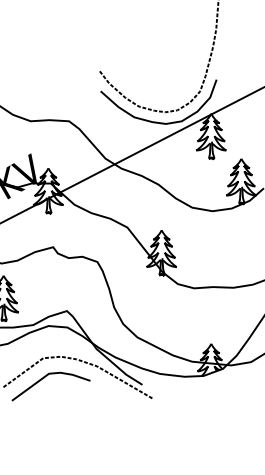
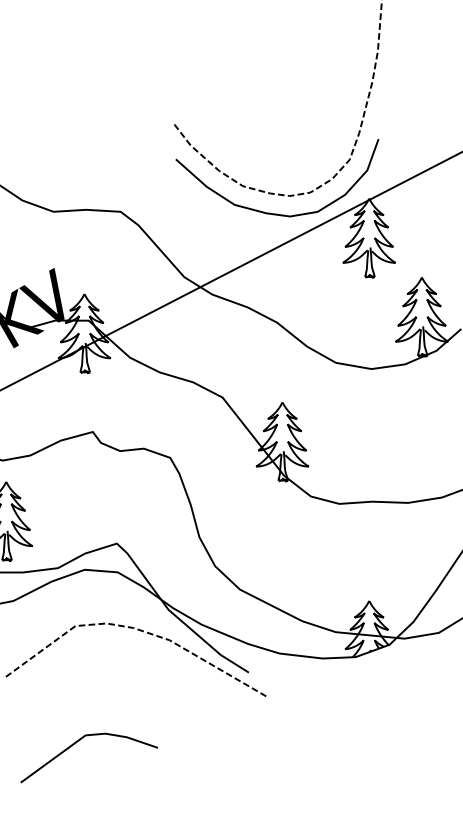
line: (44, 378) -> (77, 743), moved

